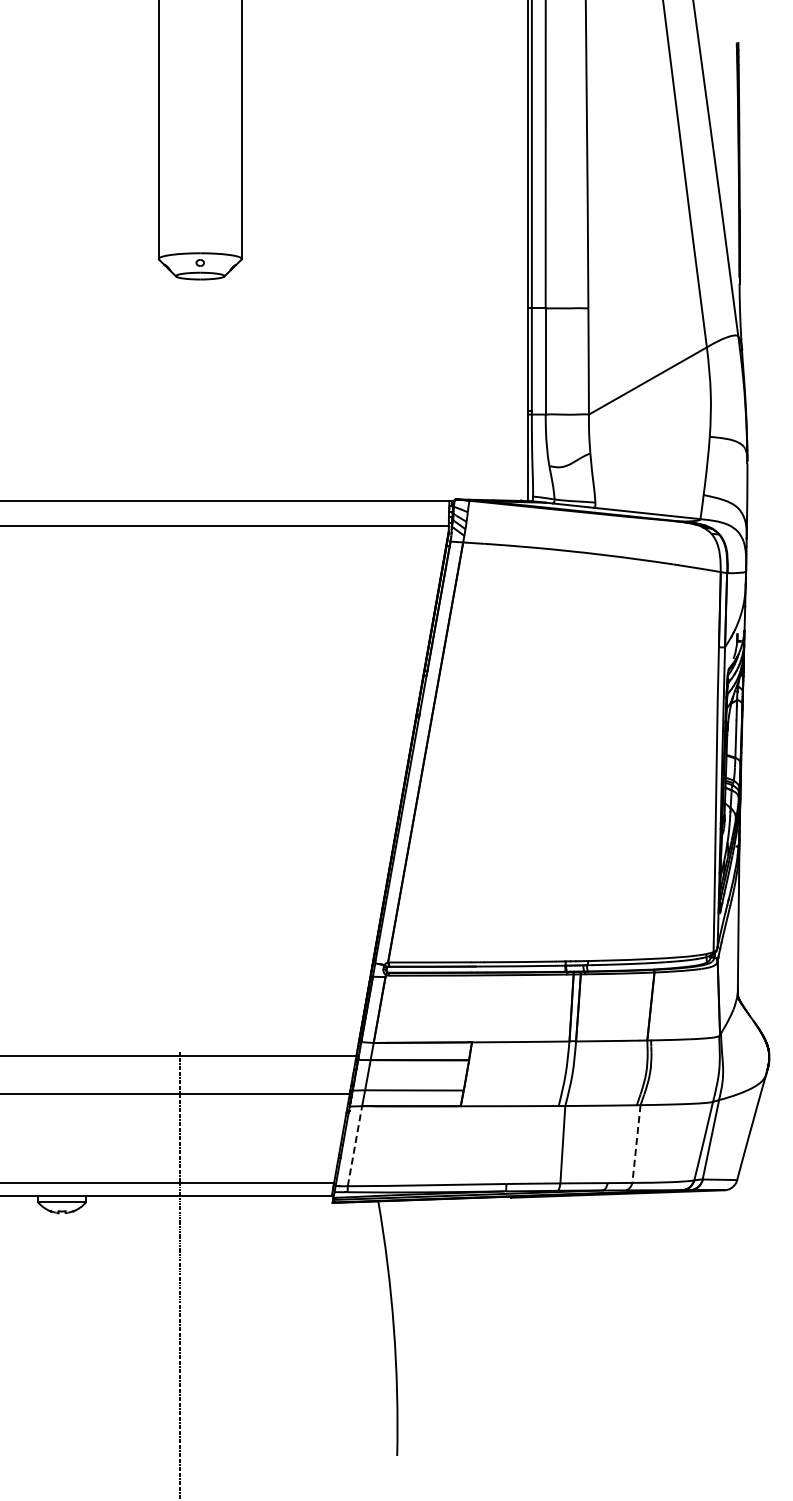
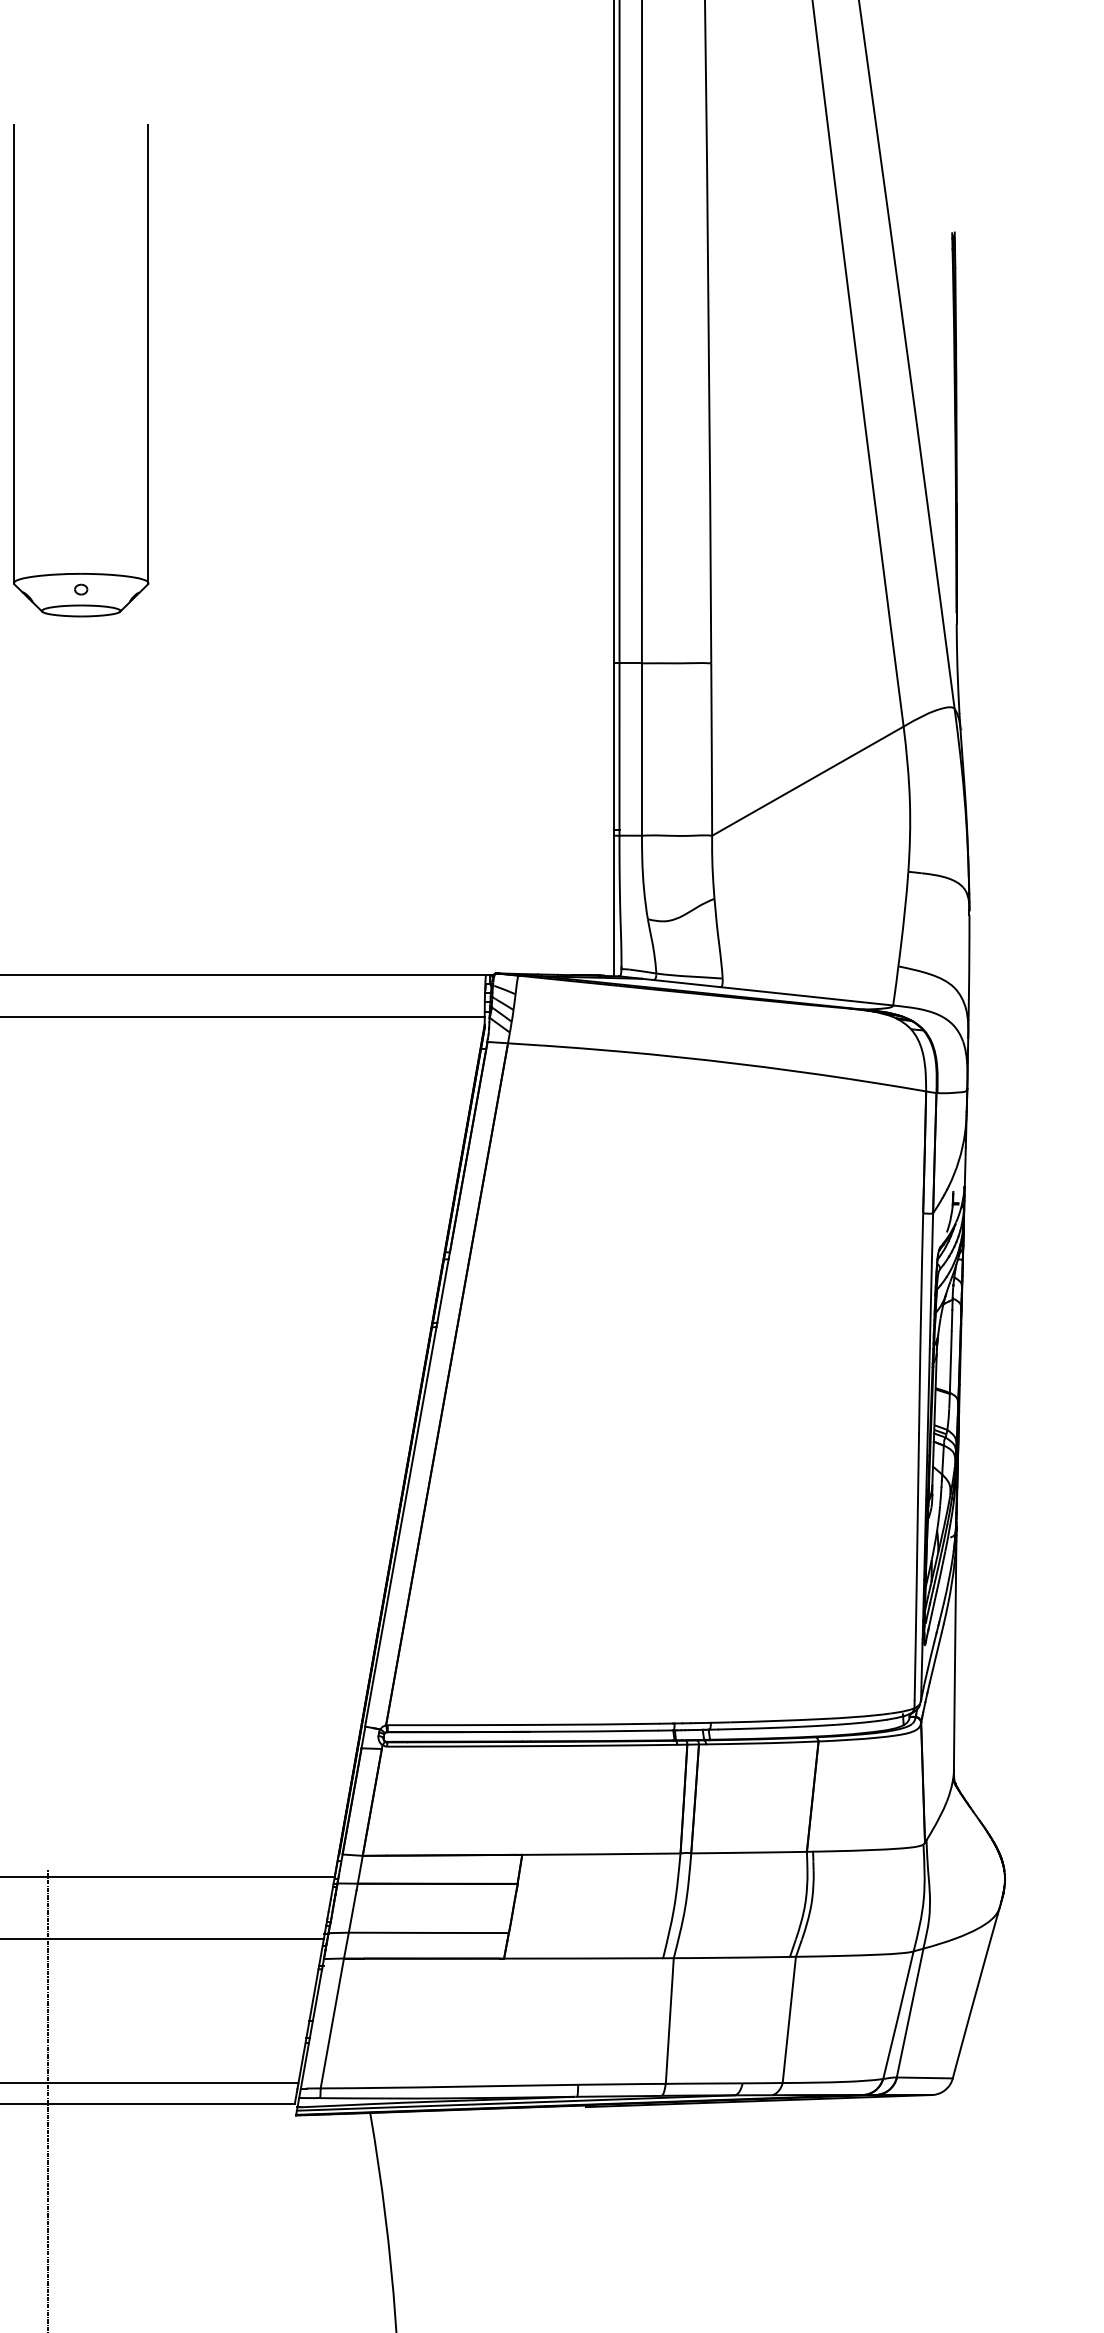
line: (636, 1144) -> (789, 2020), dashed -> solid
line: (354, 1146) -> (331, 2023), dashed -> solid

